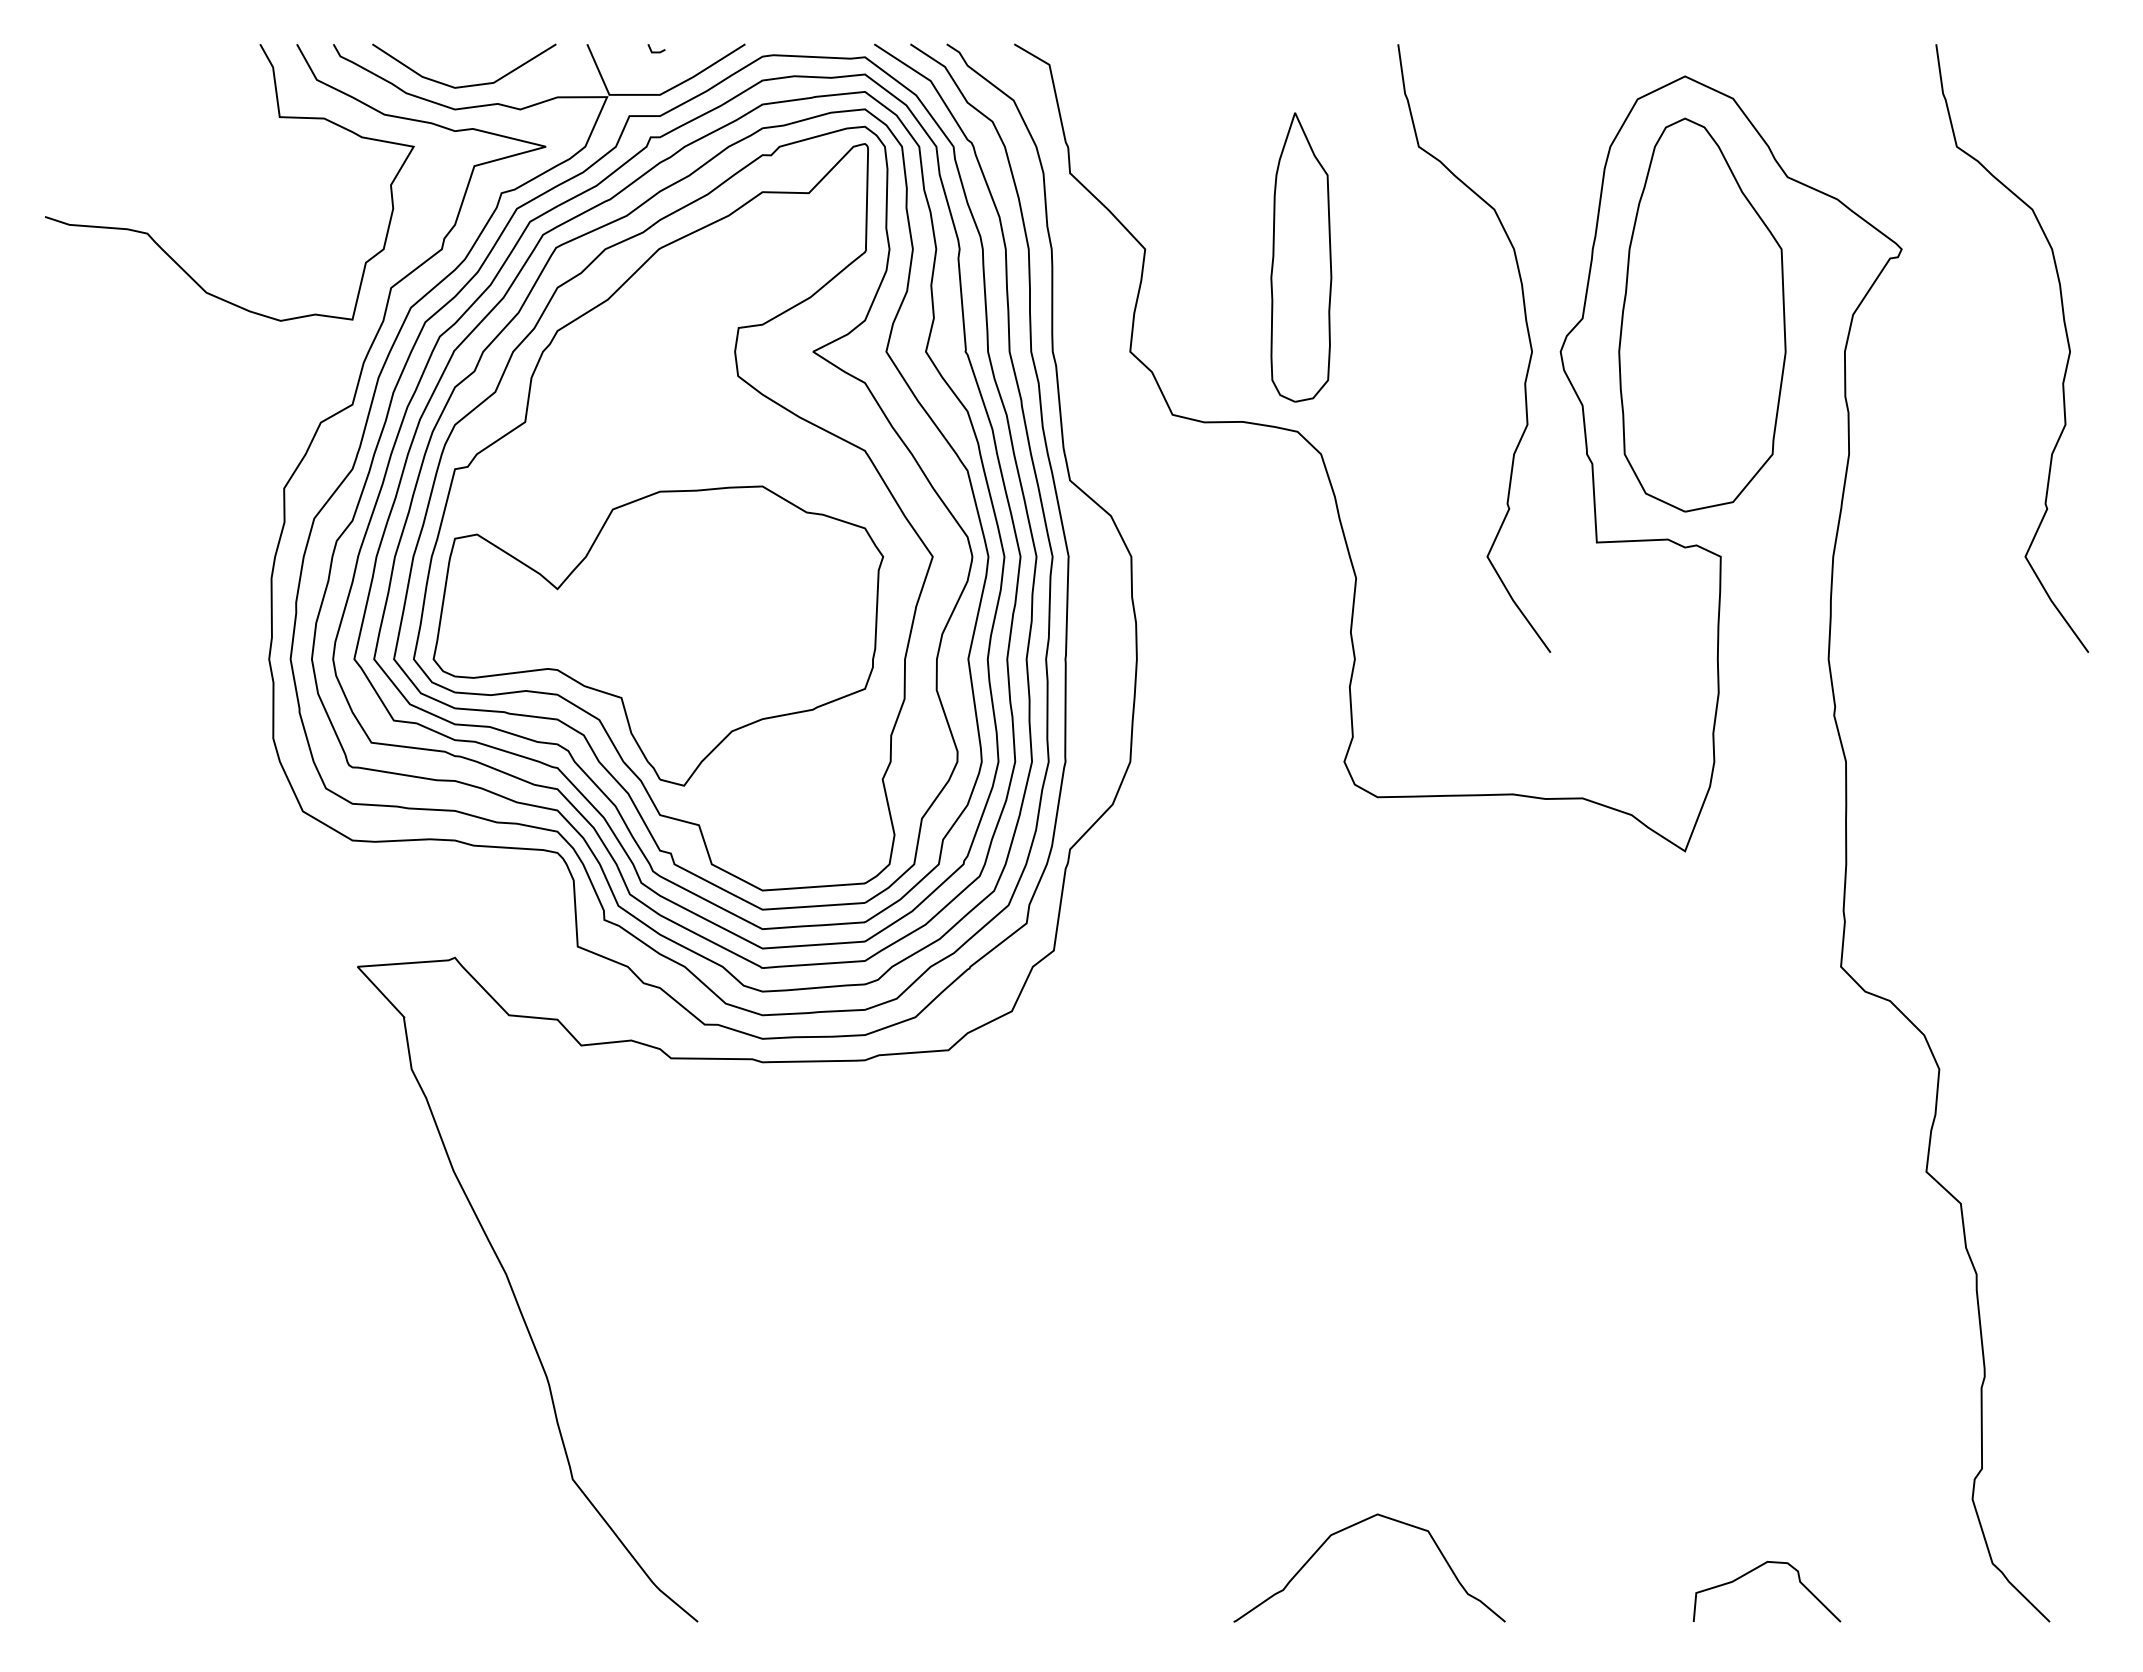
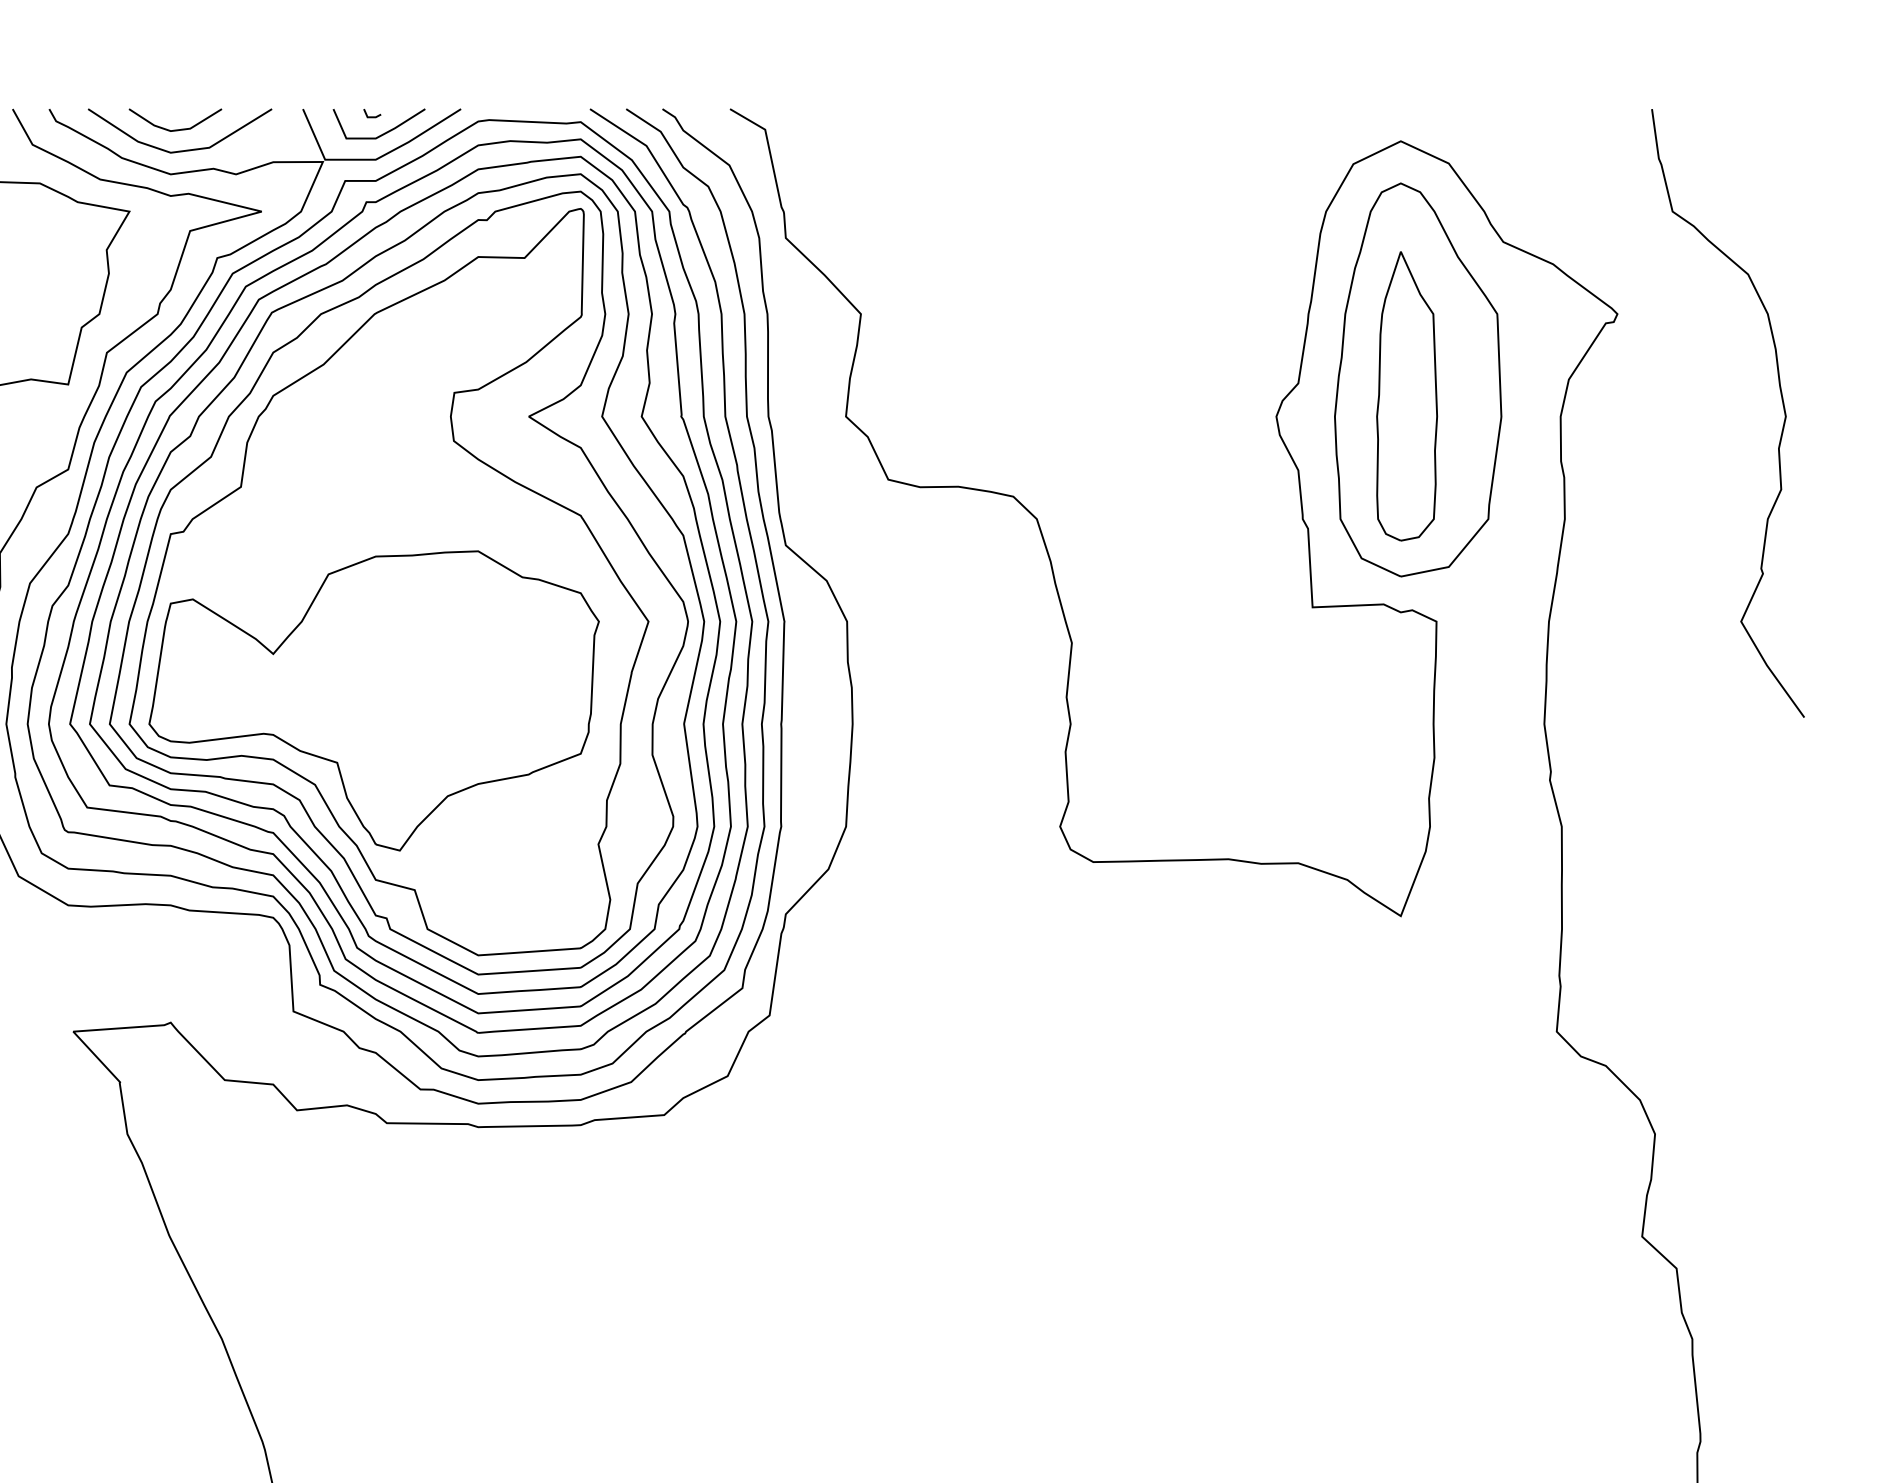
line: (459, 64) -> (175, 129), added
line: (667, 68) -> (383, 133), added
part: (1301, 257) -> (1407, 396), moved
curve: (1528, 339) -> (1244, 404), removed

